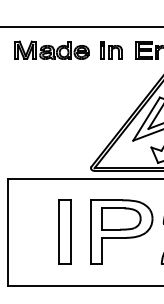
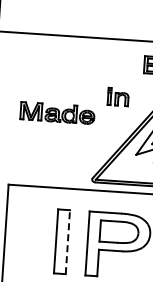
part: (51, 49) -> (57, 112), moved
part: (111, 50) -> (118, 97), moved
line: (70, 231) -> (67, 241), solid -> dashed

